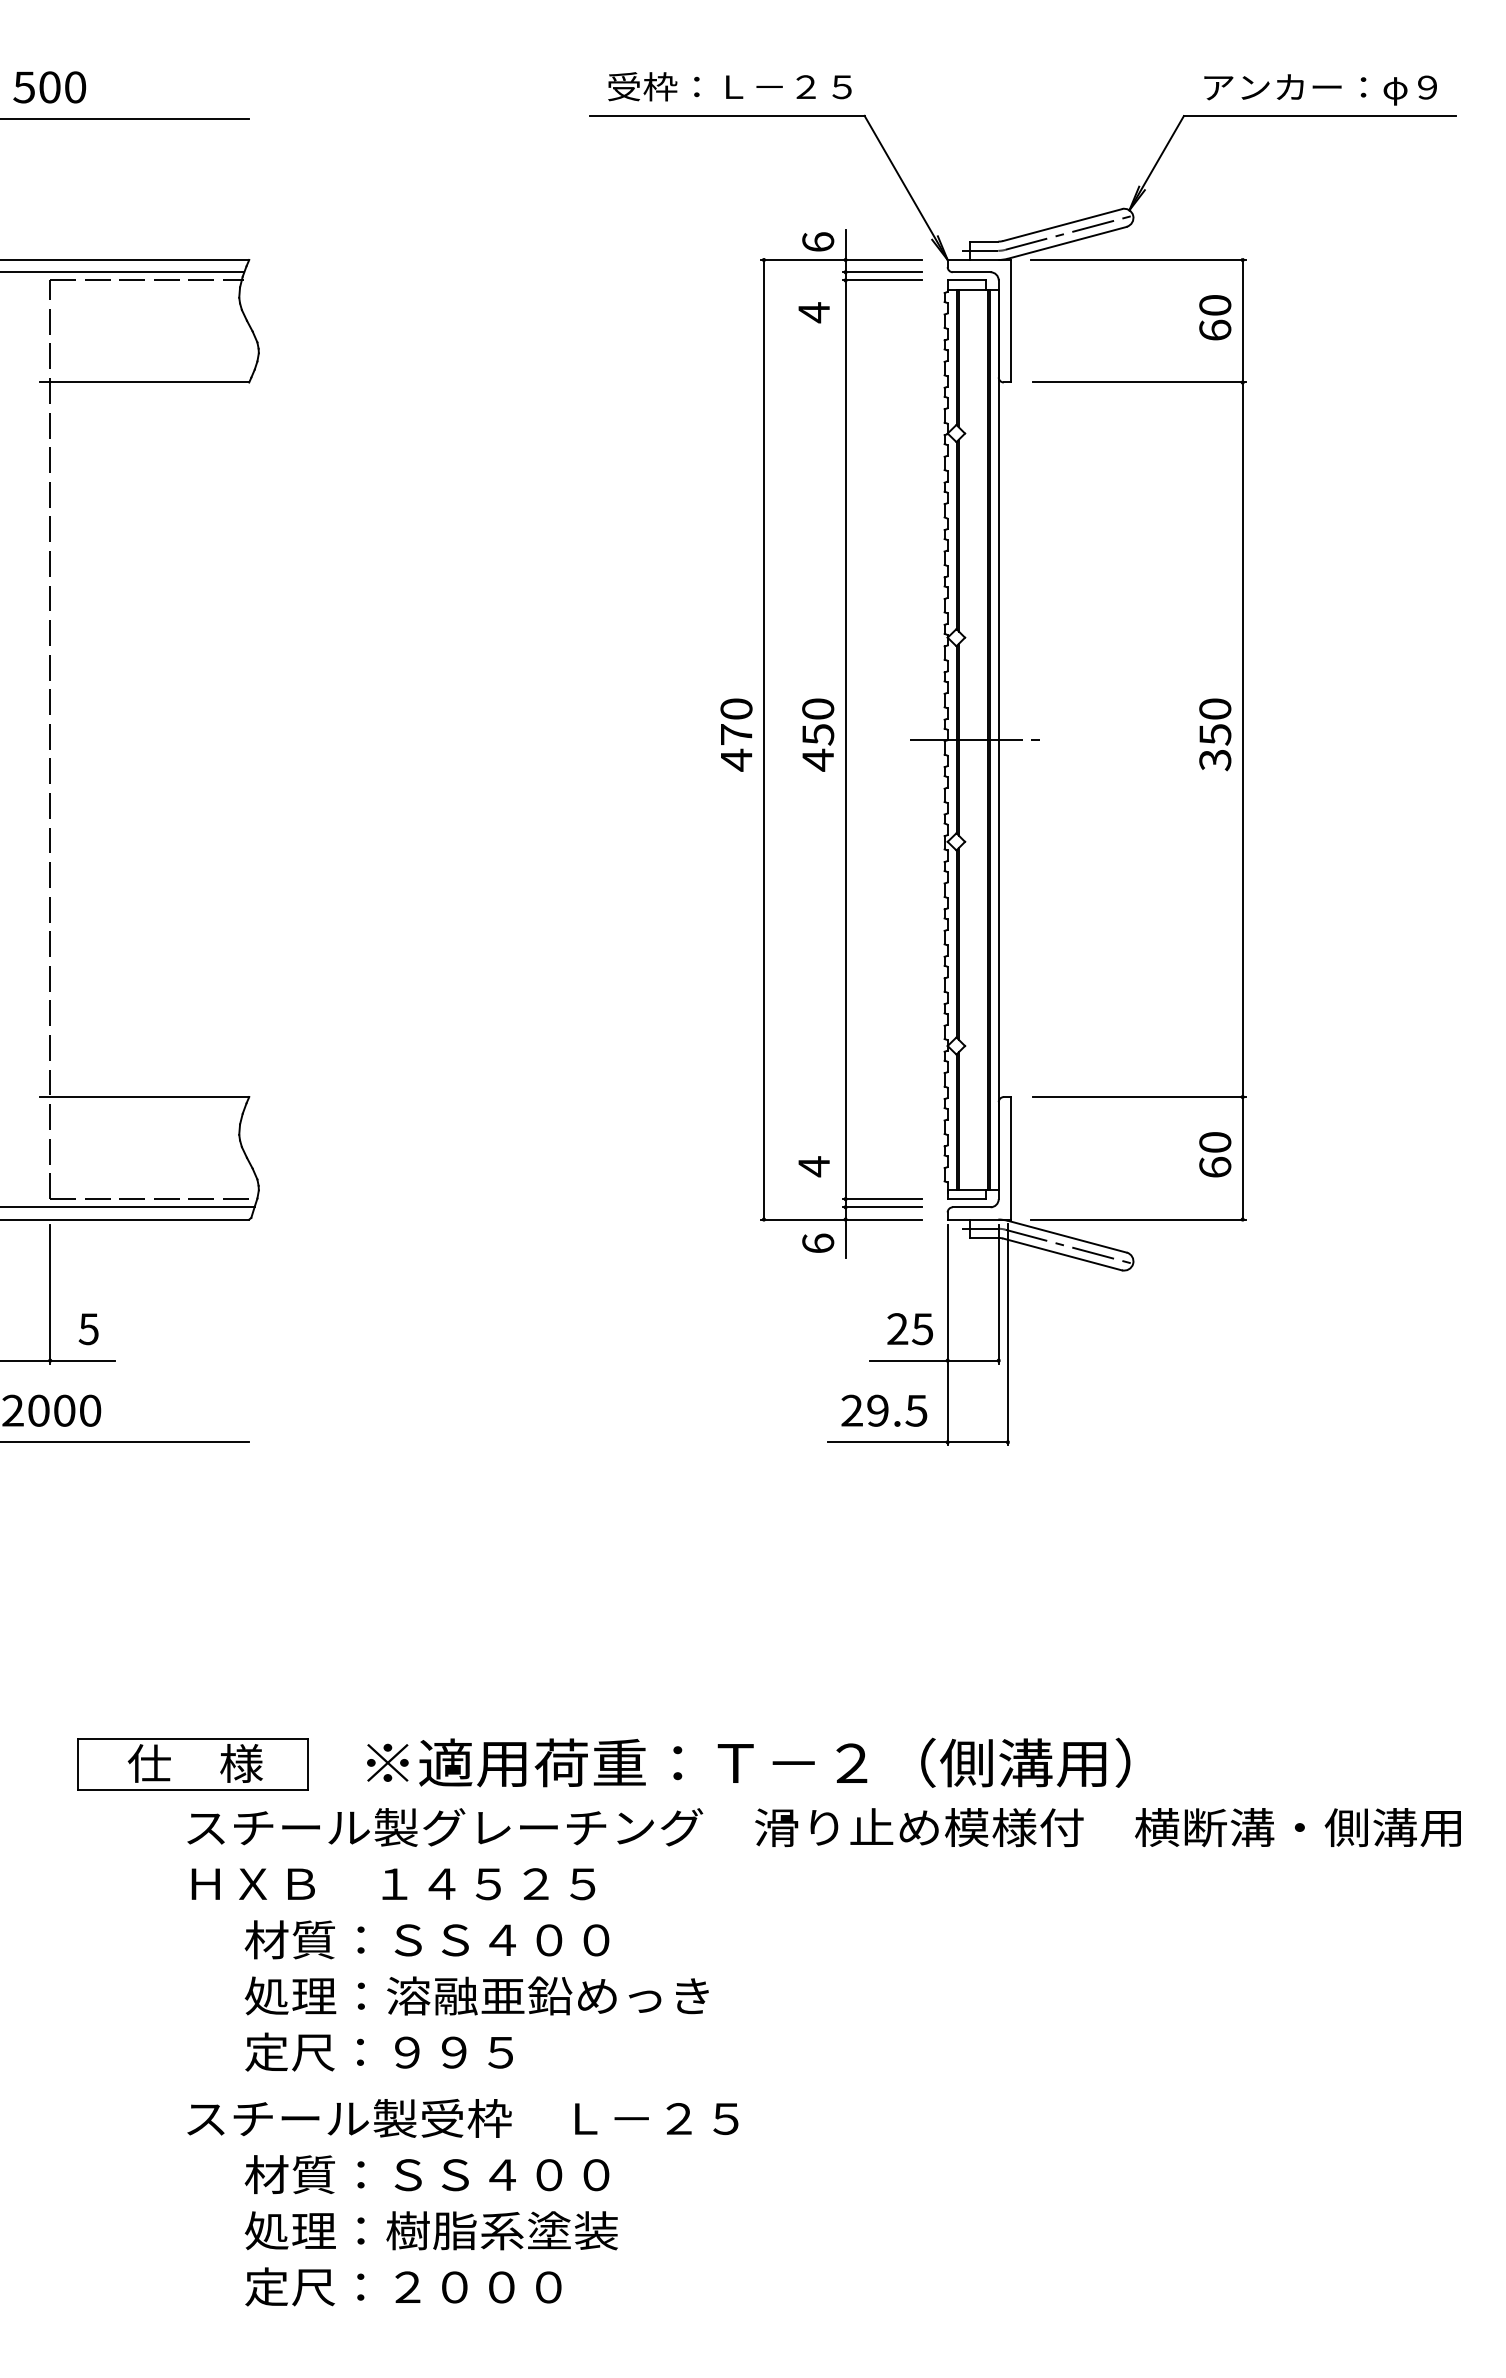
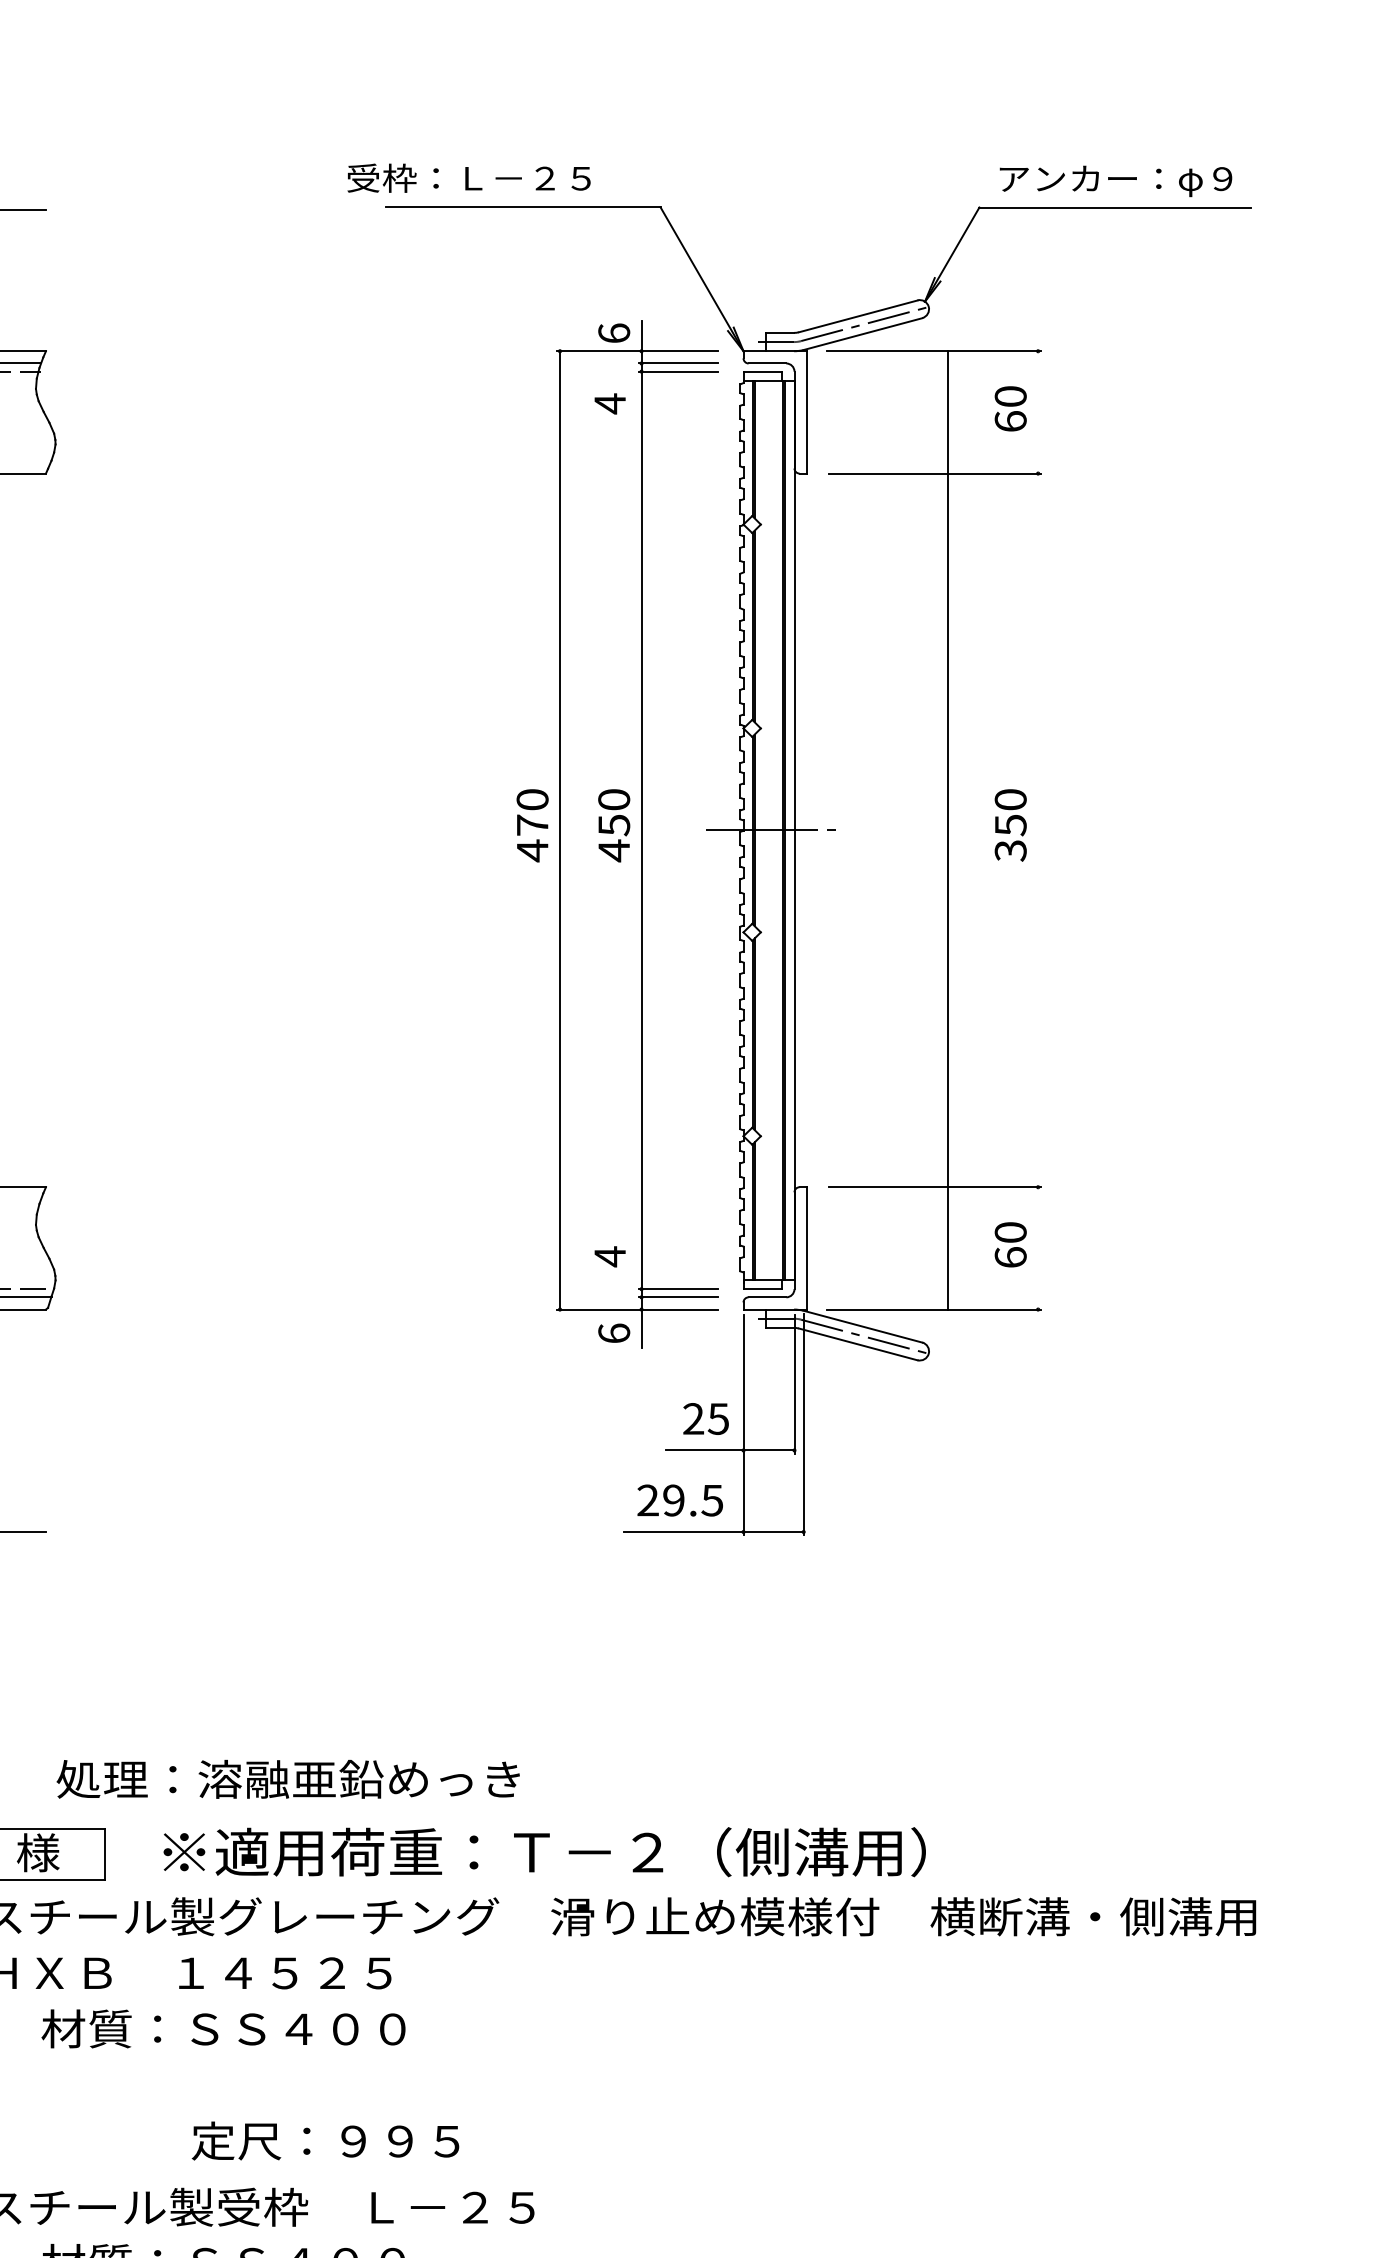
text: (729, 86) -> (468, 177), moved
line: (1242, 739) -> (948, 830), moved
text: (476, 1995) -> (287, 1778), moved
text: (378, 2051) -> (324, 2140), moved

